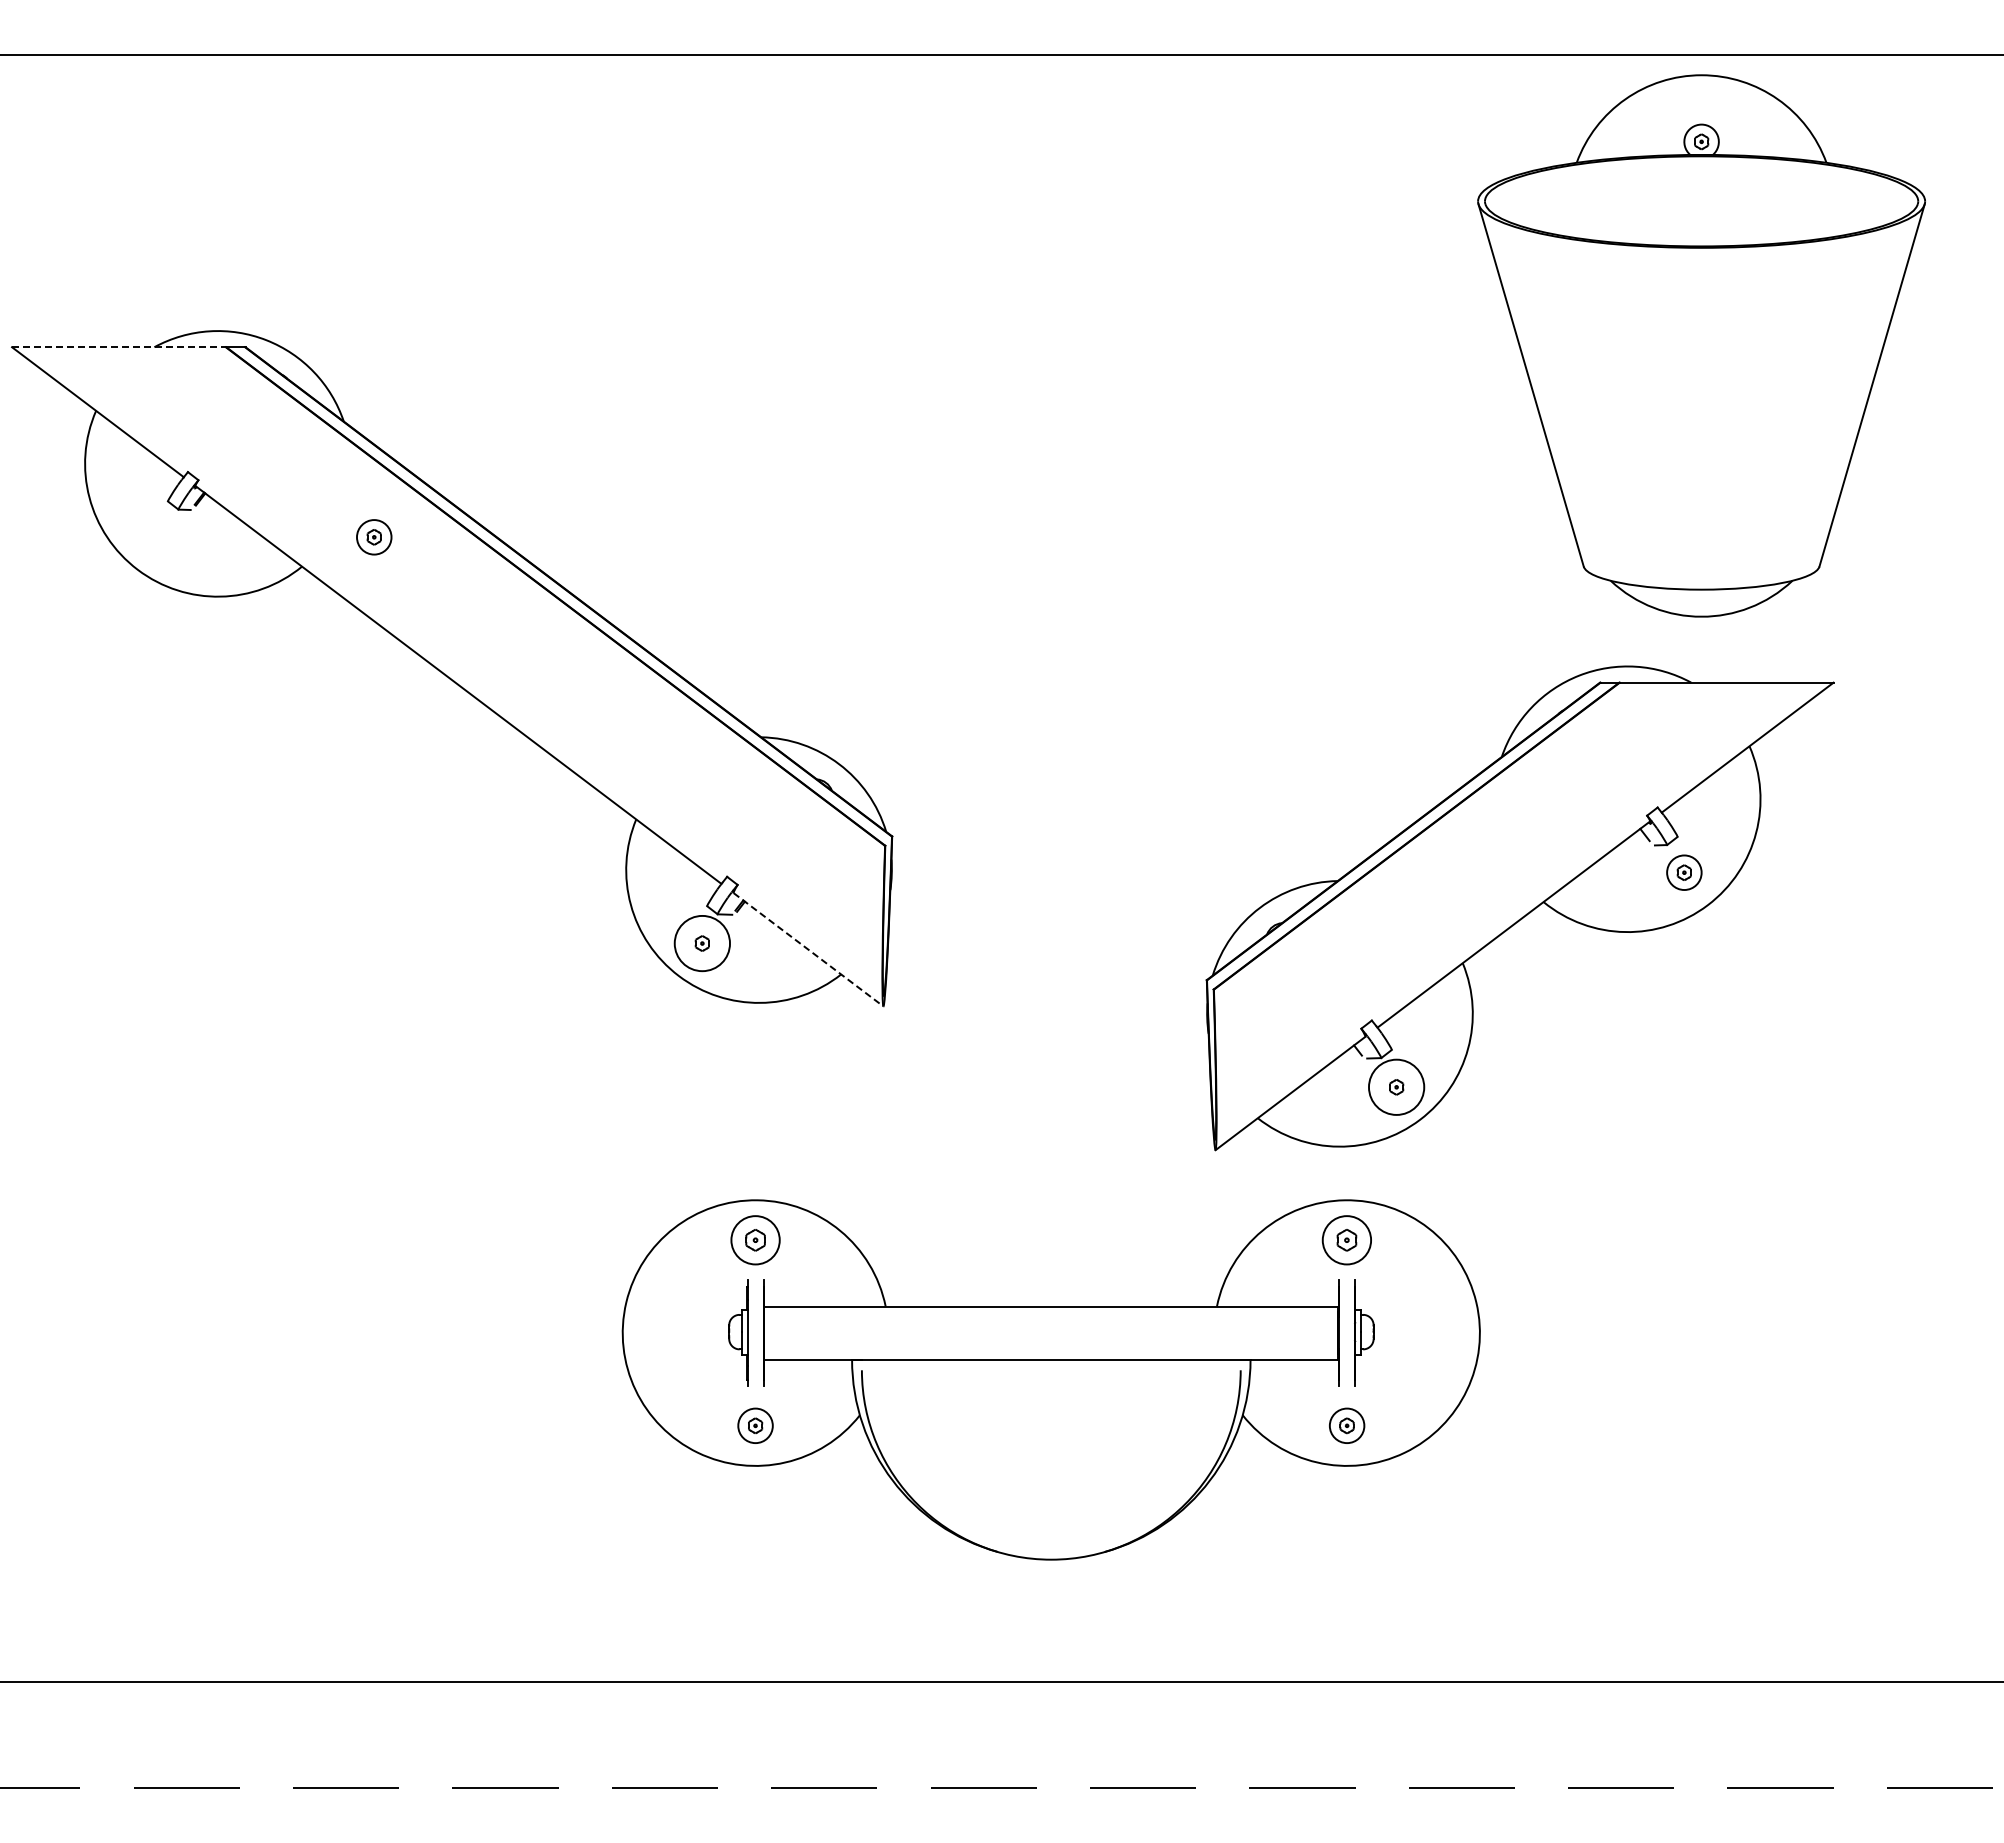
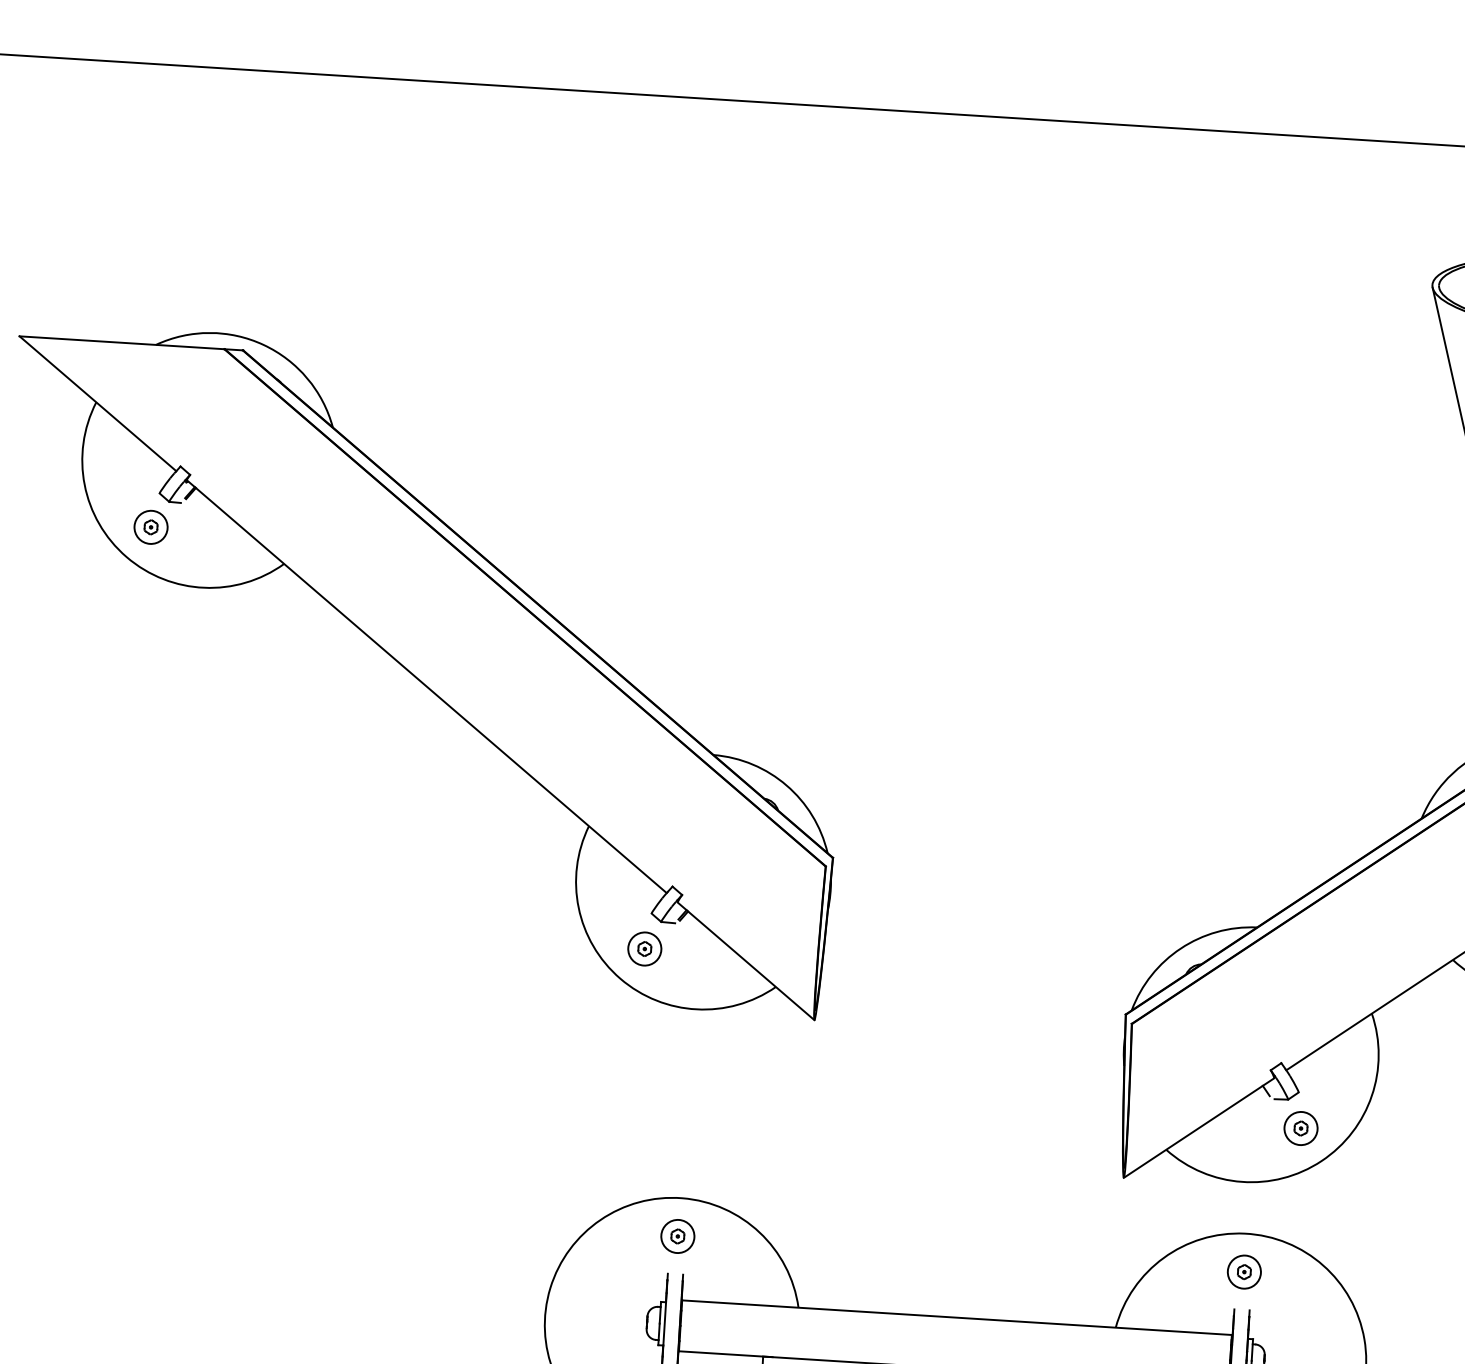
line: (118, 347) -> (121, 343), dashed -> solid
part: (374, 537) -> (151, 527), moved
circle: (702, 943) -> (644, 948), size x0.62
line: (808, 949) -> (746, 961), dashed -> solid
circle: (1396, 1087) -> (1300, 1128), size x0.62
part: (755, 1240) -> (677, 1236), size x0.71
part: (1347, 1240) -> (1244, 1272), size x0.71

